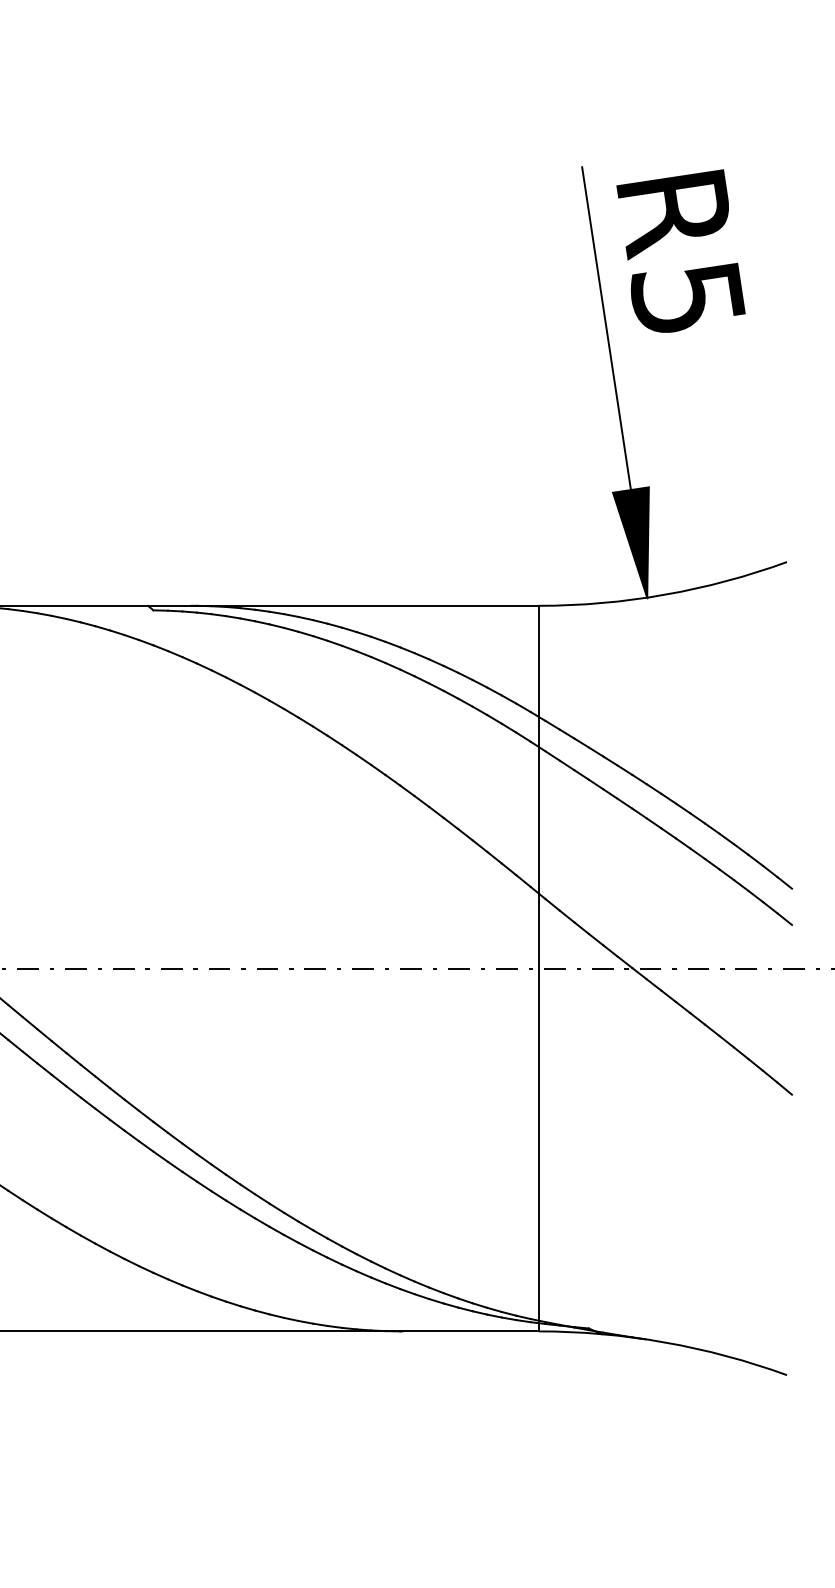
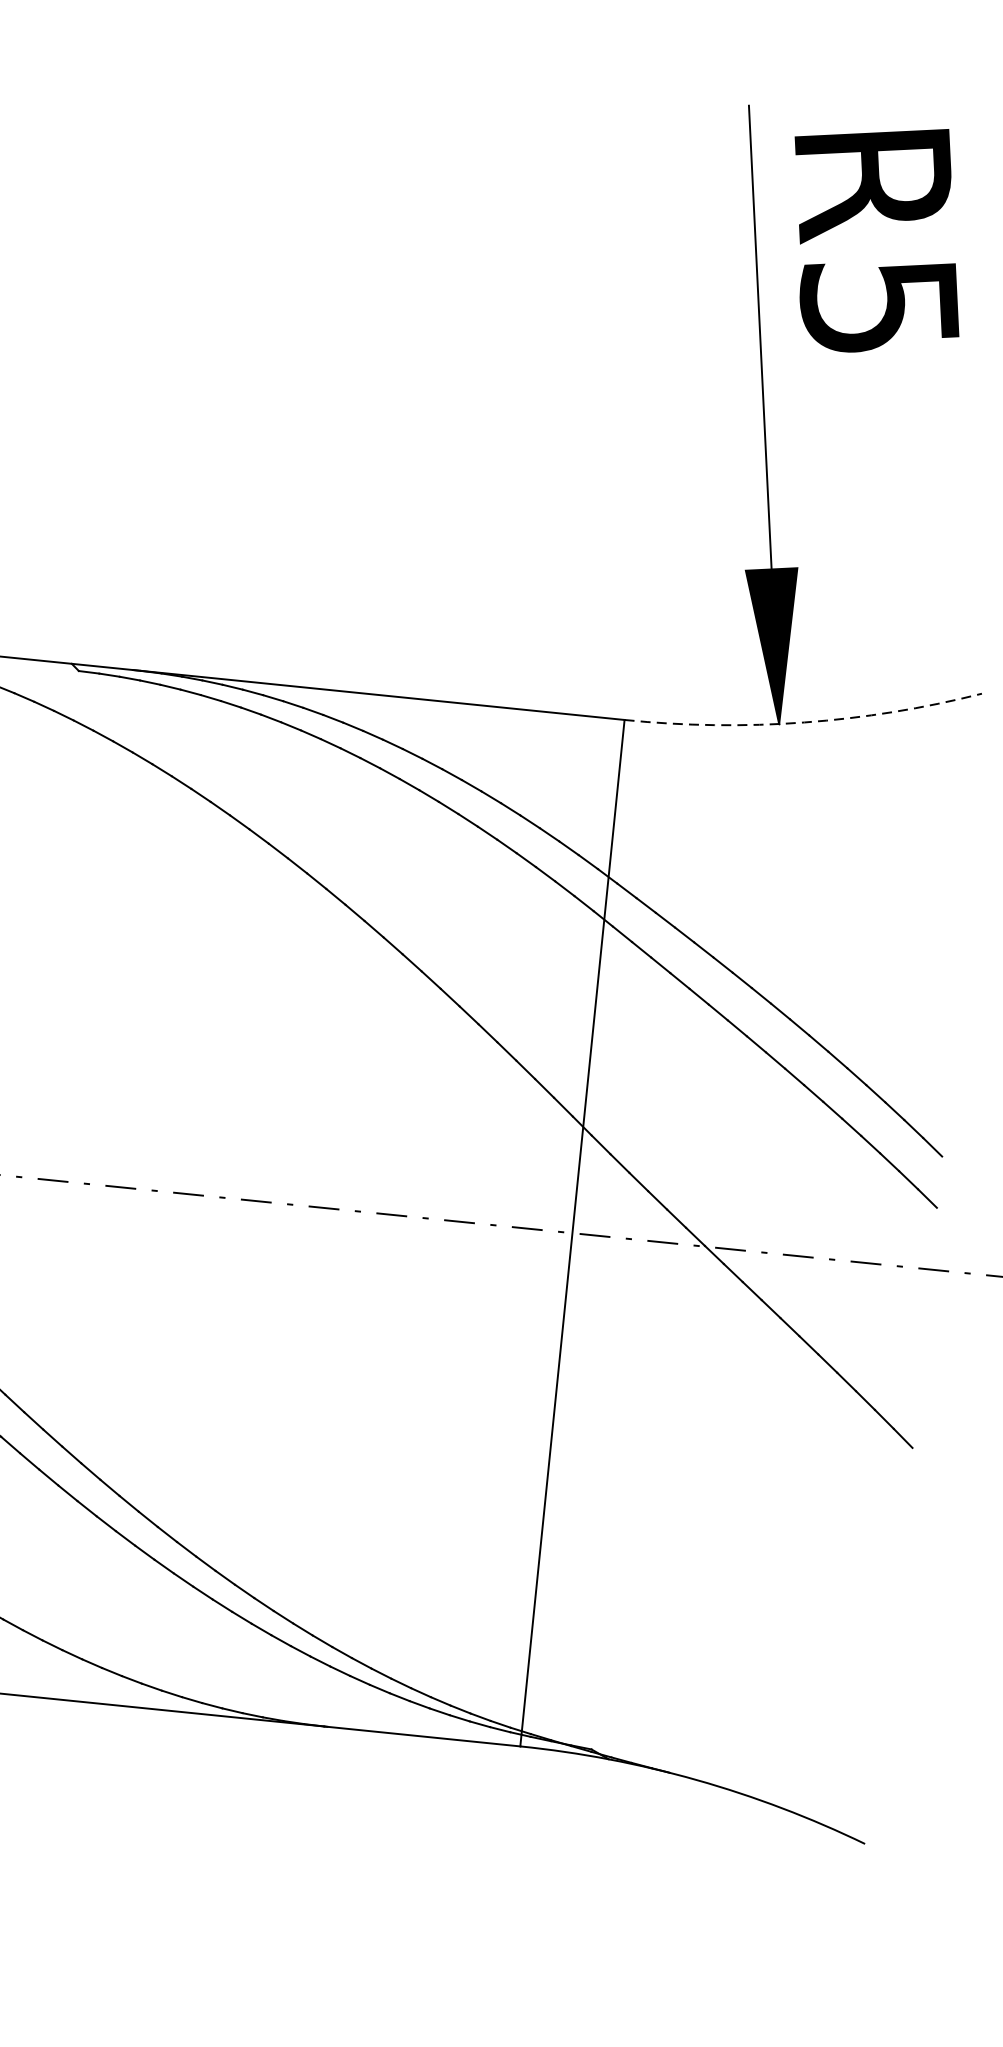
arc: (664, 594) -> (804, 722), solid -> dashed

